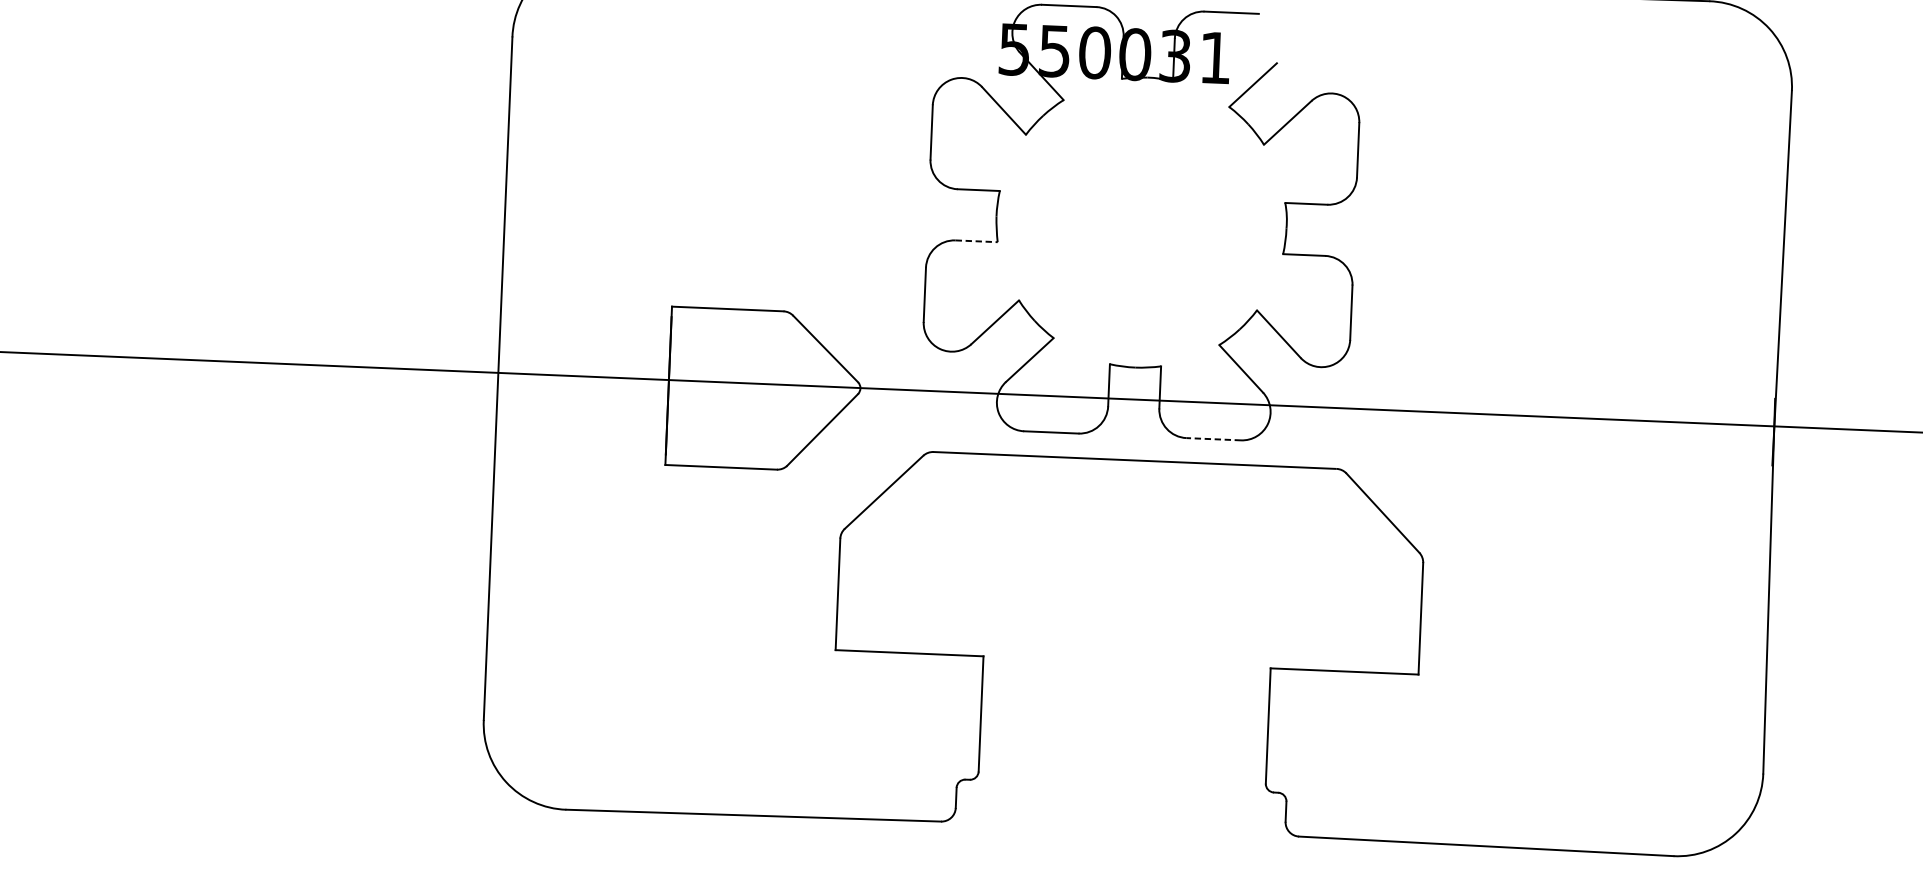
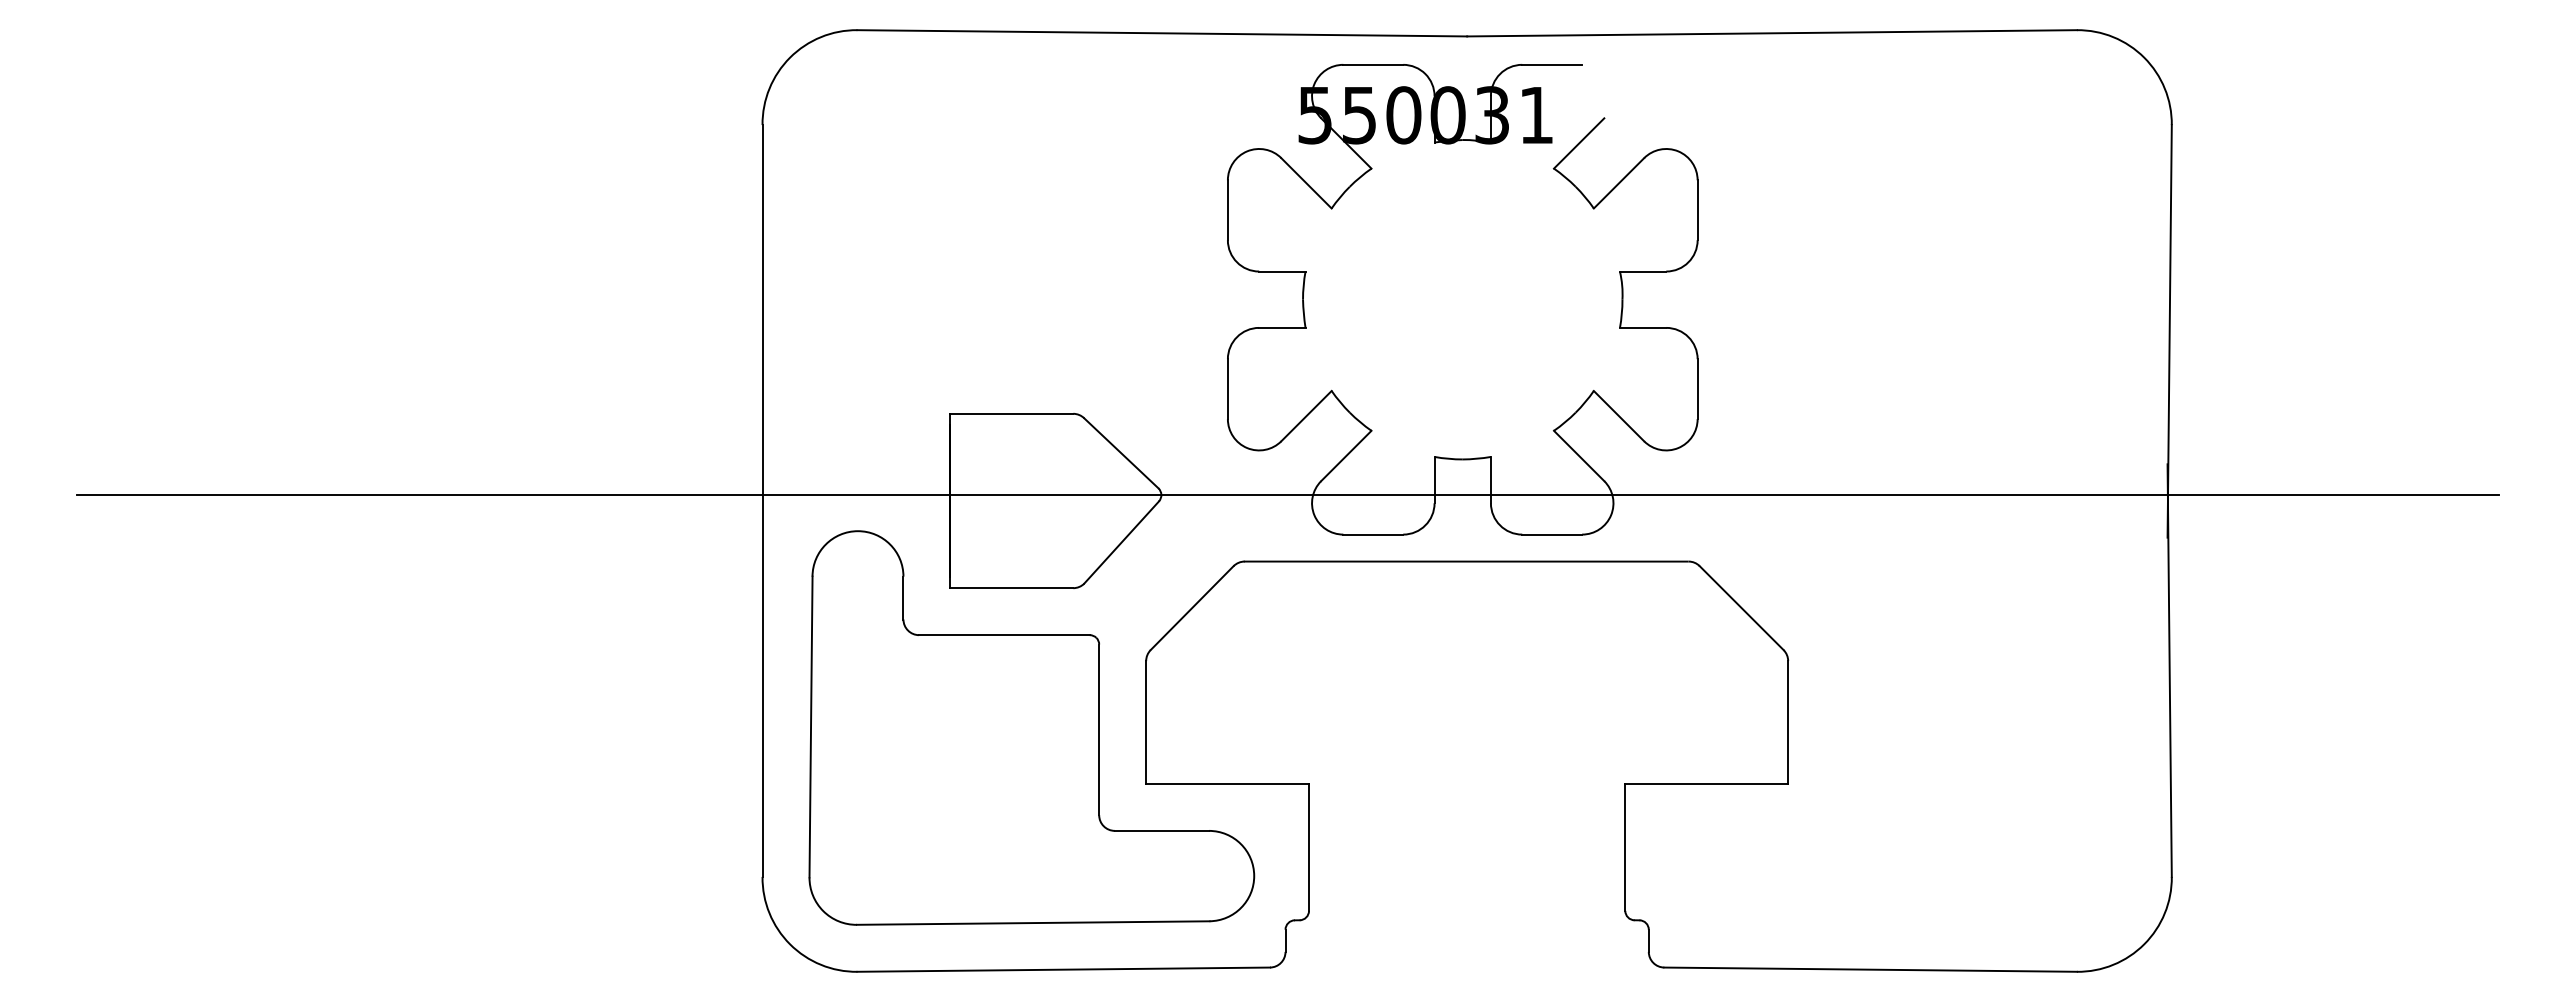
line: (976, 240) -> (1282, 327), dashed -> solid
line: (1214, 439) -> (1552, 534), dashed -> solid
part: (733, 594) -> (1031, 727), added

